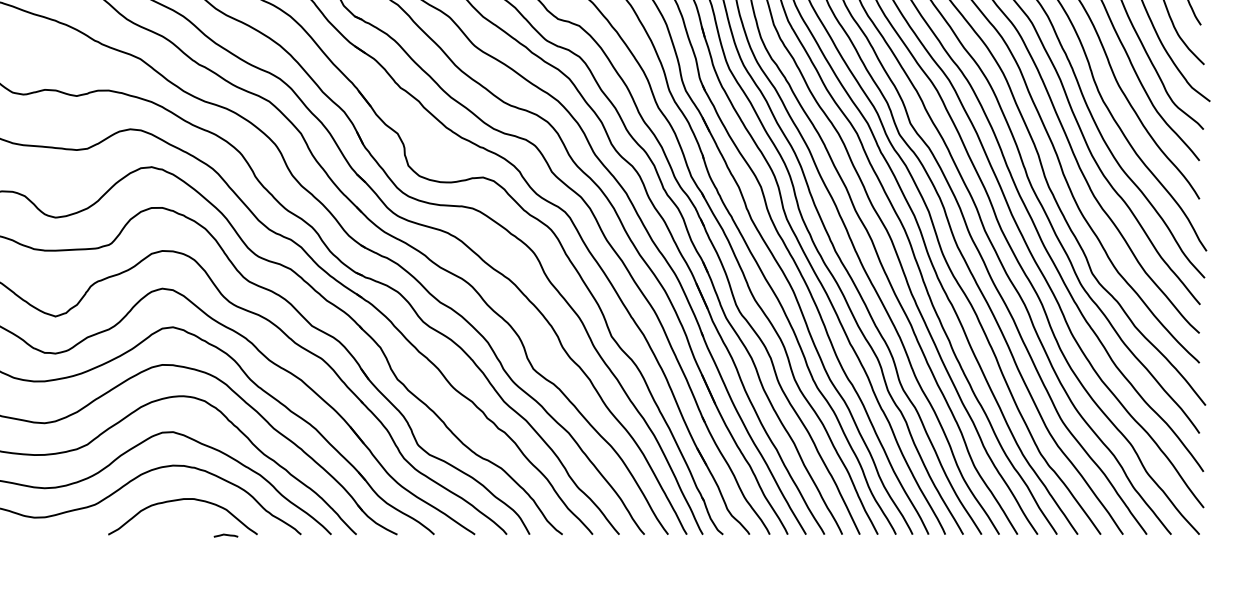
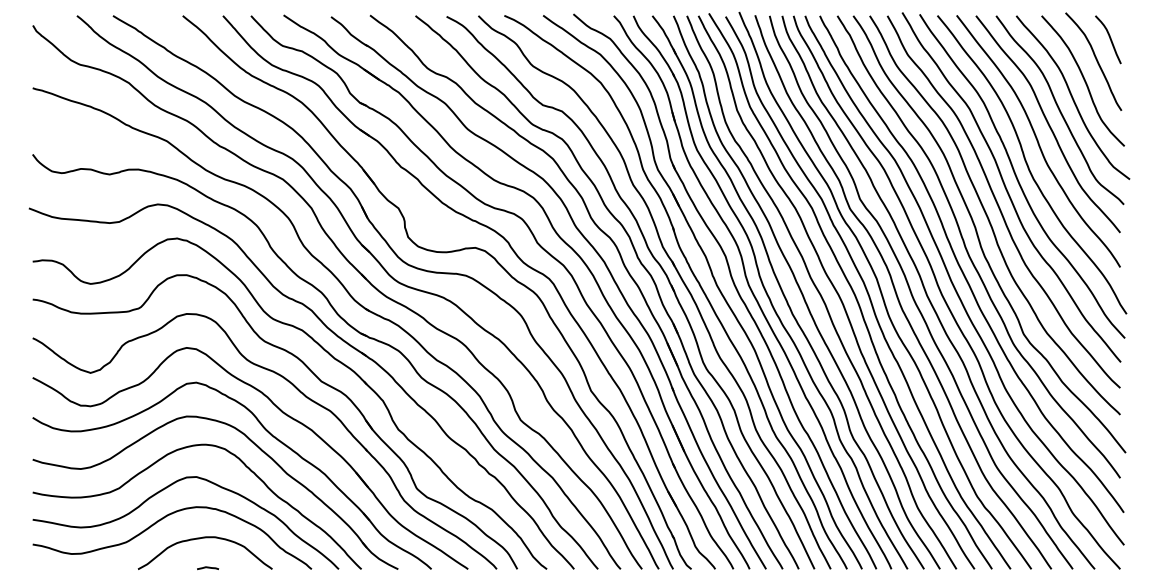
curve: (226, 535) -> (208, 568), moved

